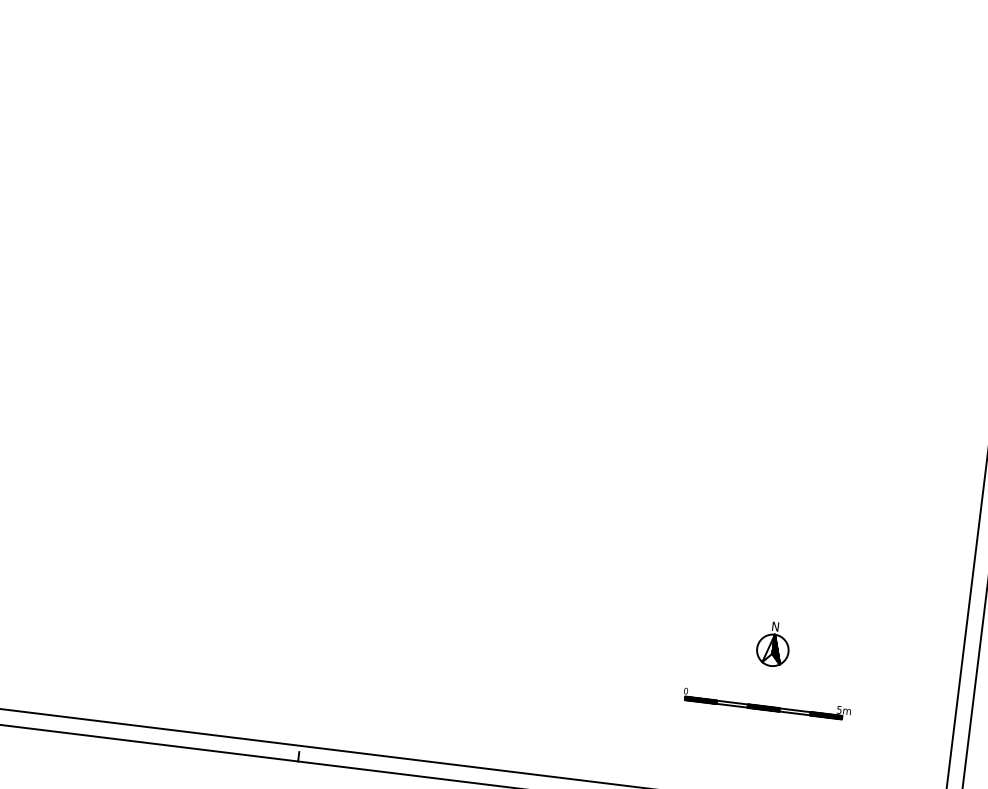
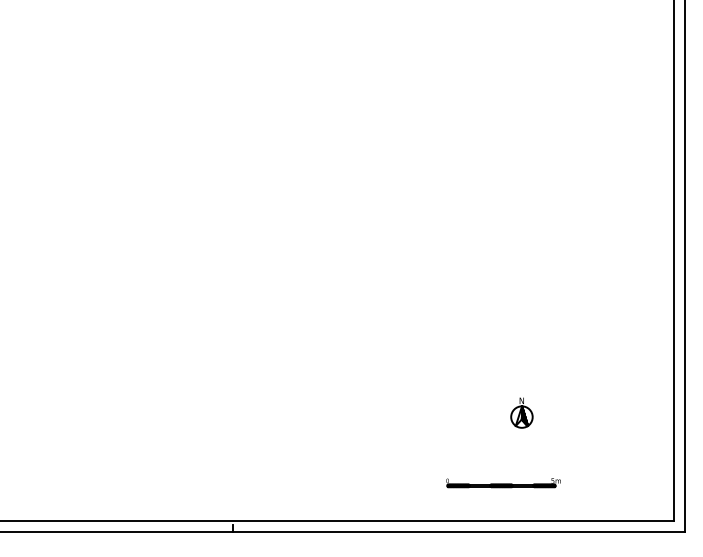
part: (773, 643) -> (521, 412), moved
part: (766, 704) -> (503, 483), moved

